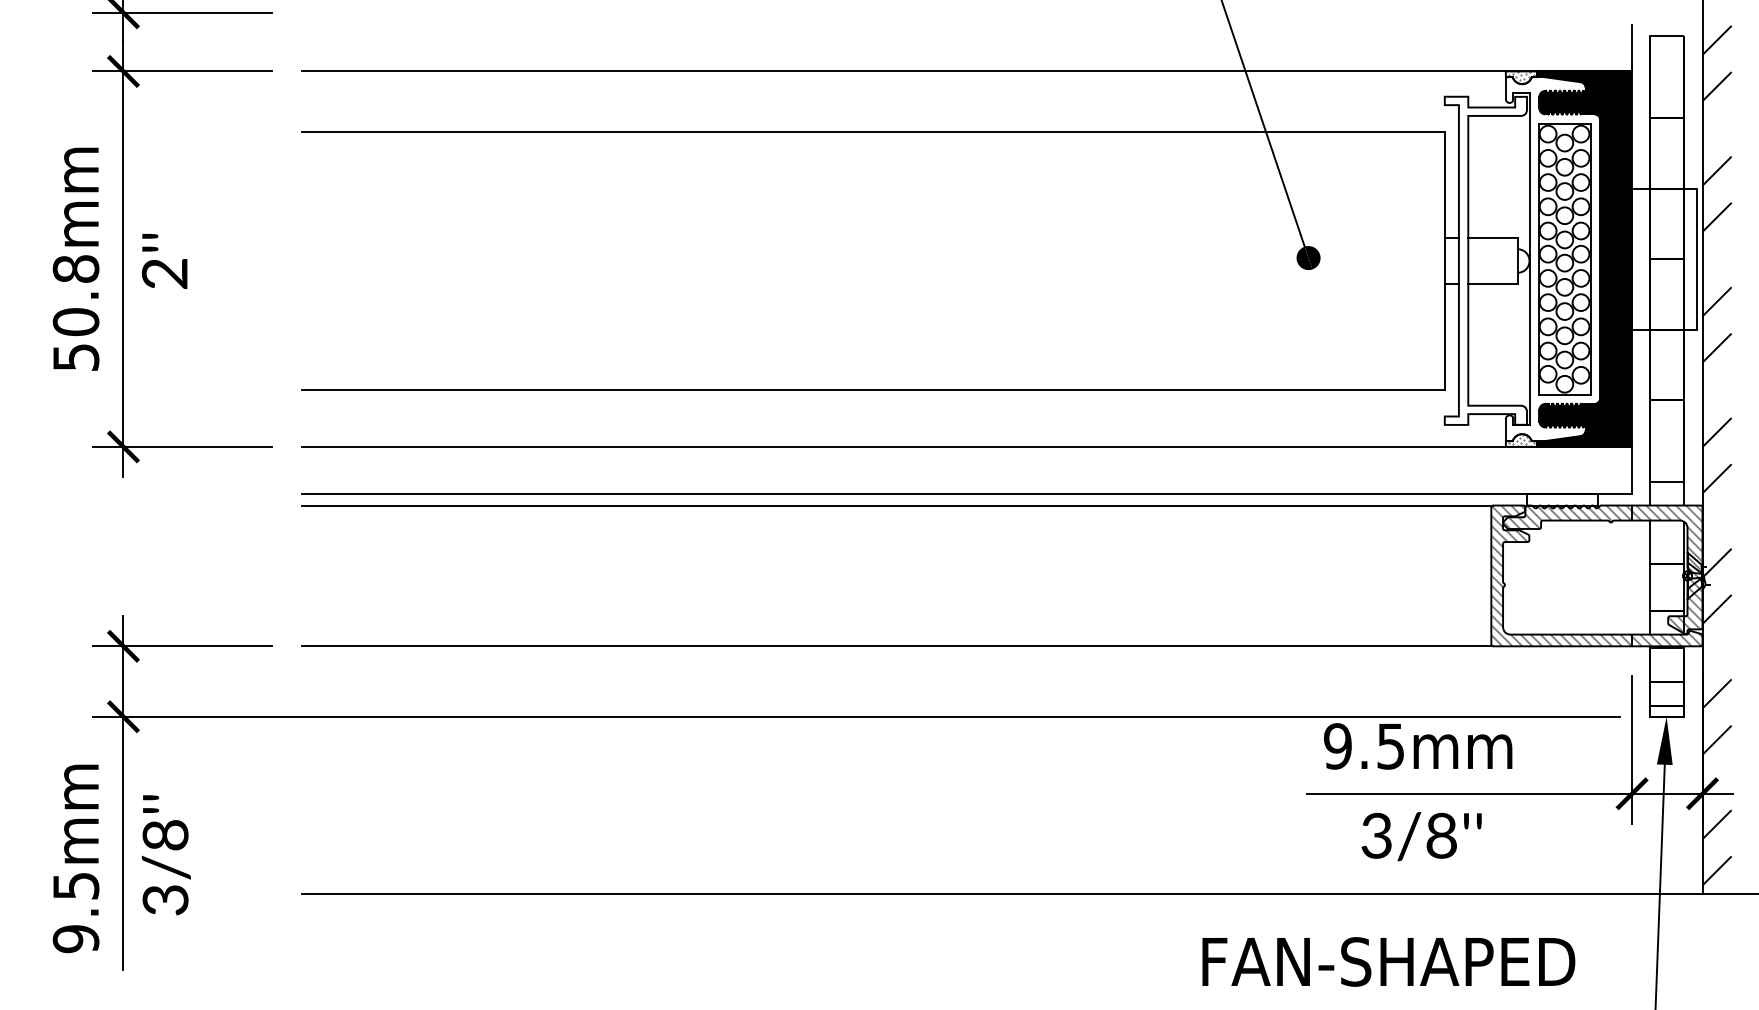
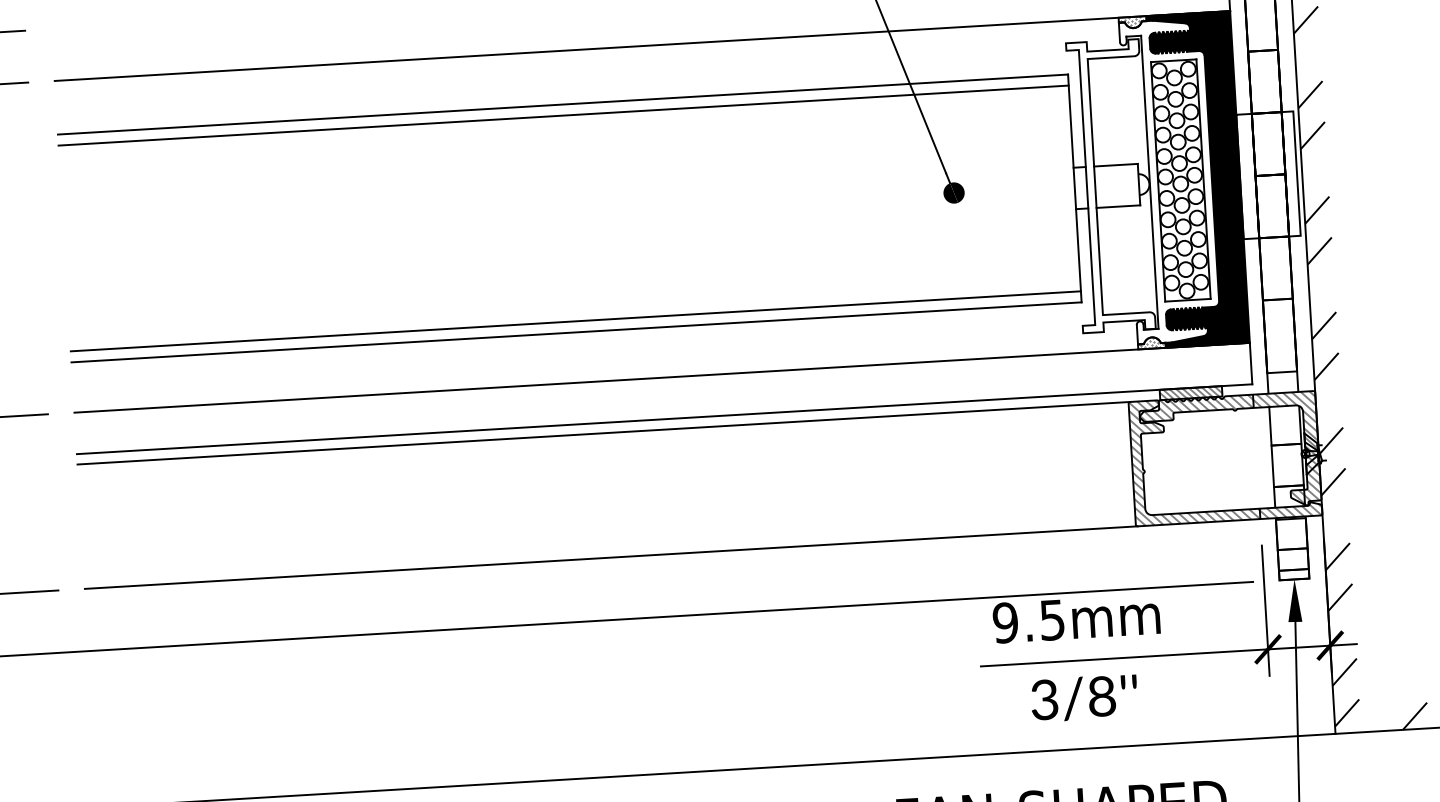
line: (873, 144) -> (563, 115), added
line: (873, 377) -> (575, 321), added
hatch: (1562, 499) -> (1191, 392), added

